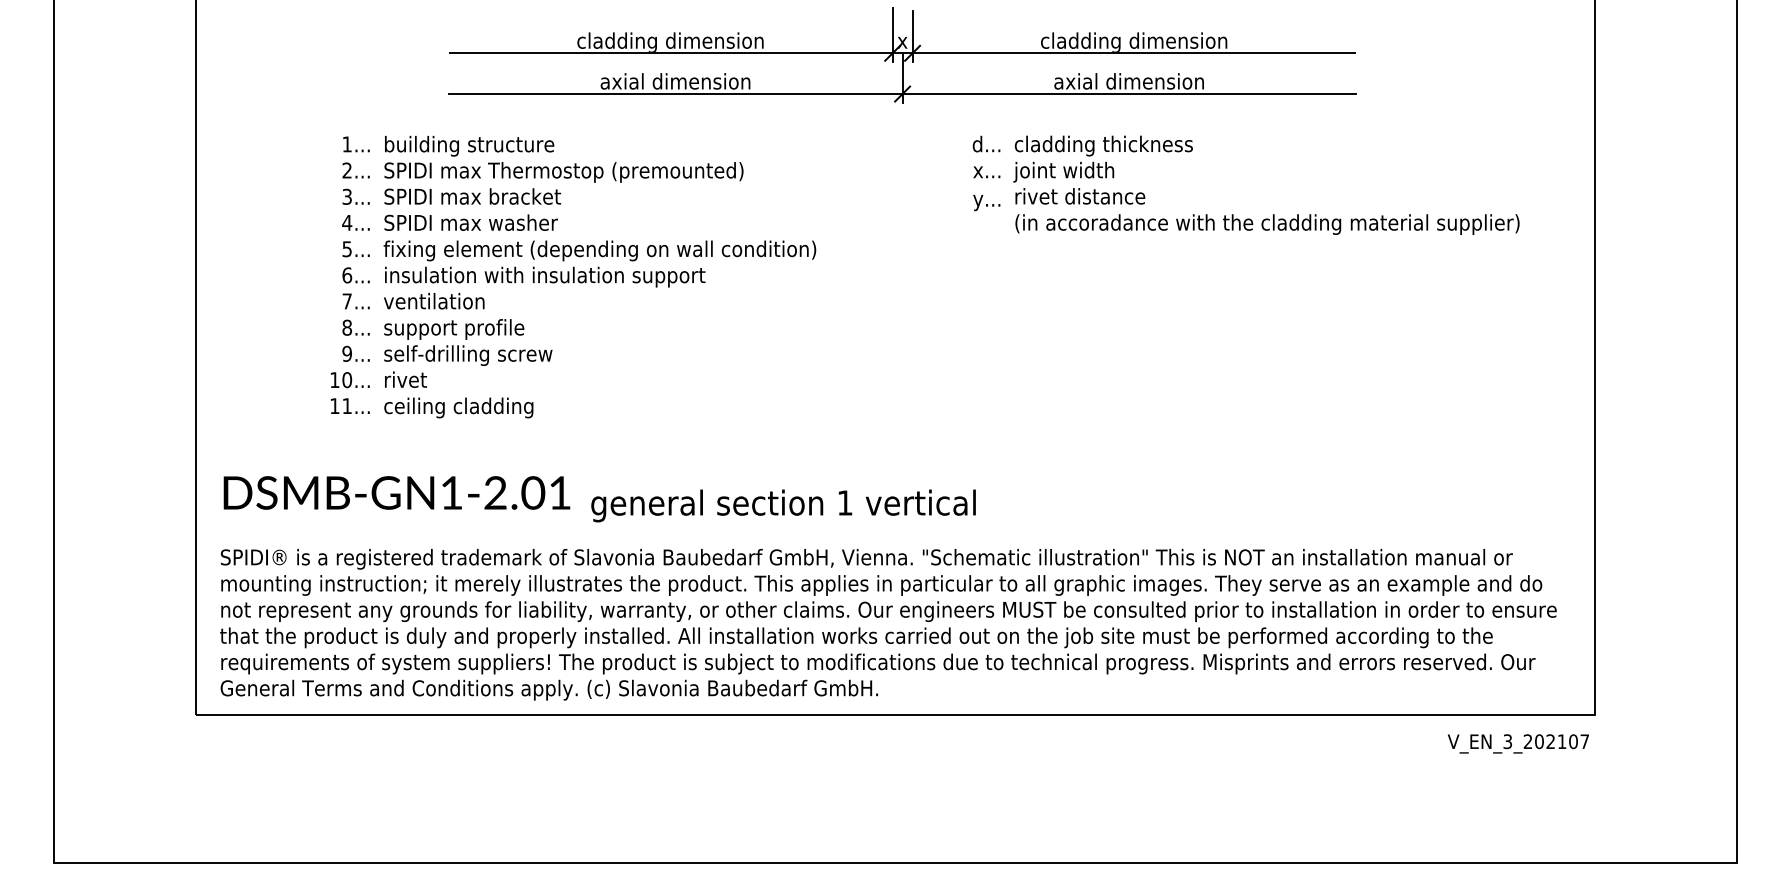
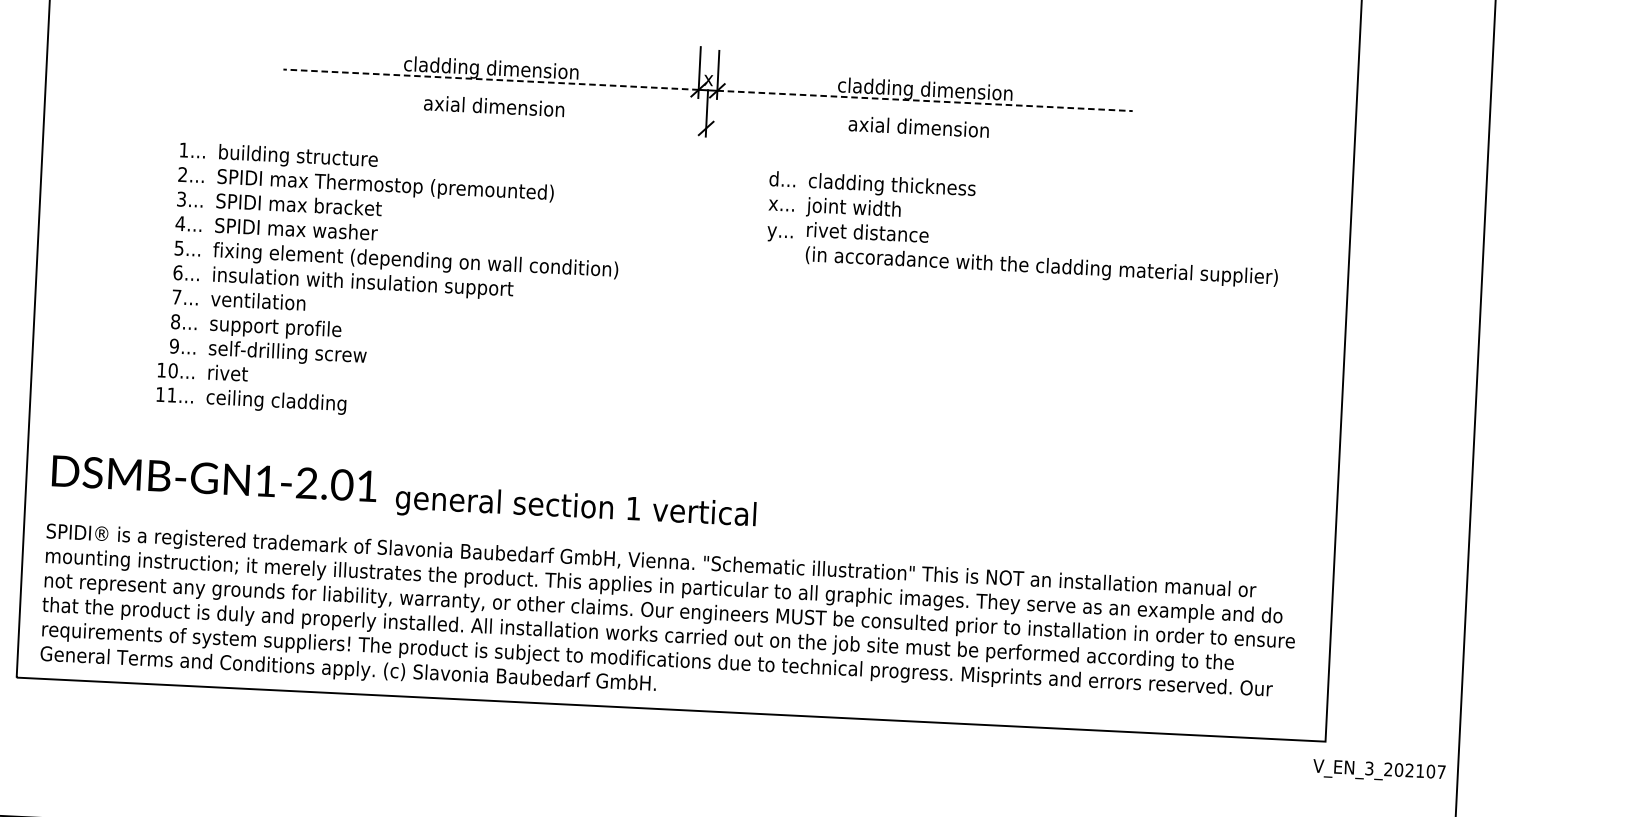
line: (670, 53) -> (490, 79), solid -> dashed
line: (1134, 53) -> (925, 101), solid -> dashed
line: (902, 94) -> (706, 128), removed
text: (1517, 743) -> (1378, 770), moved

